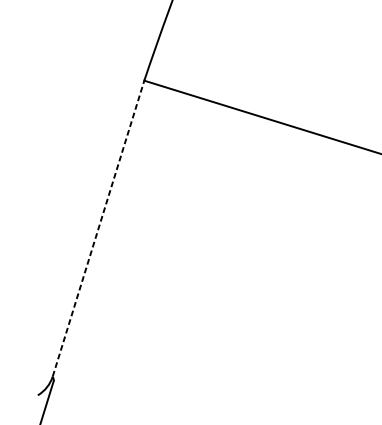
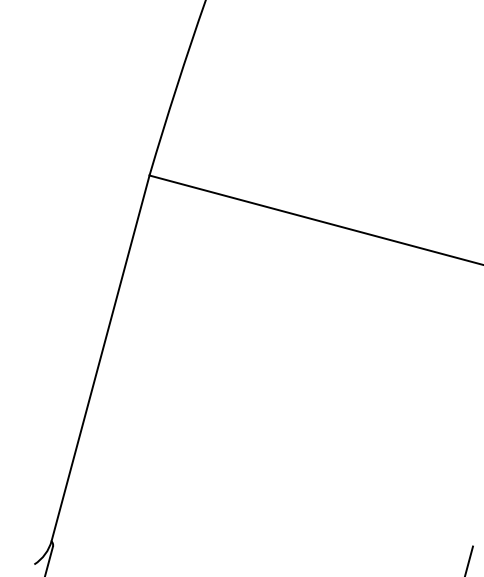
line: (98, 228) -> (100, 357), dashed -> solid

